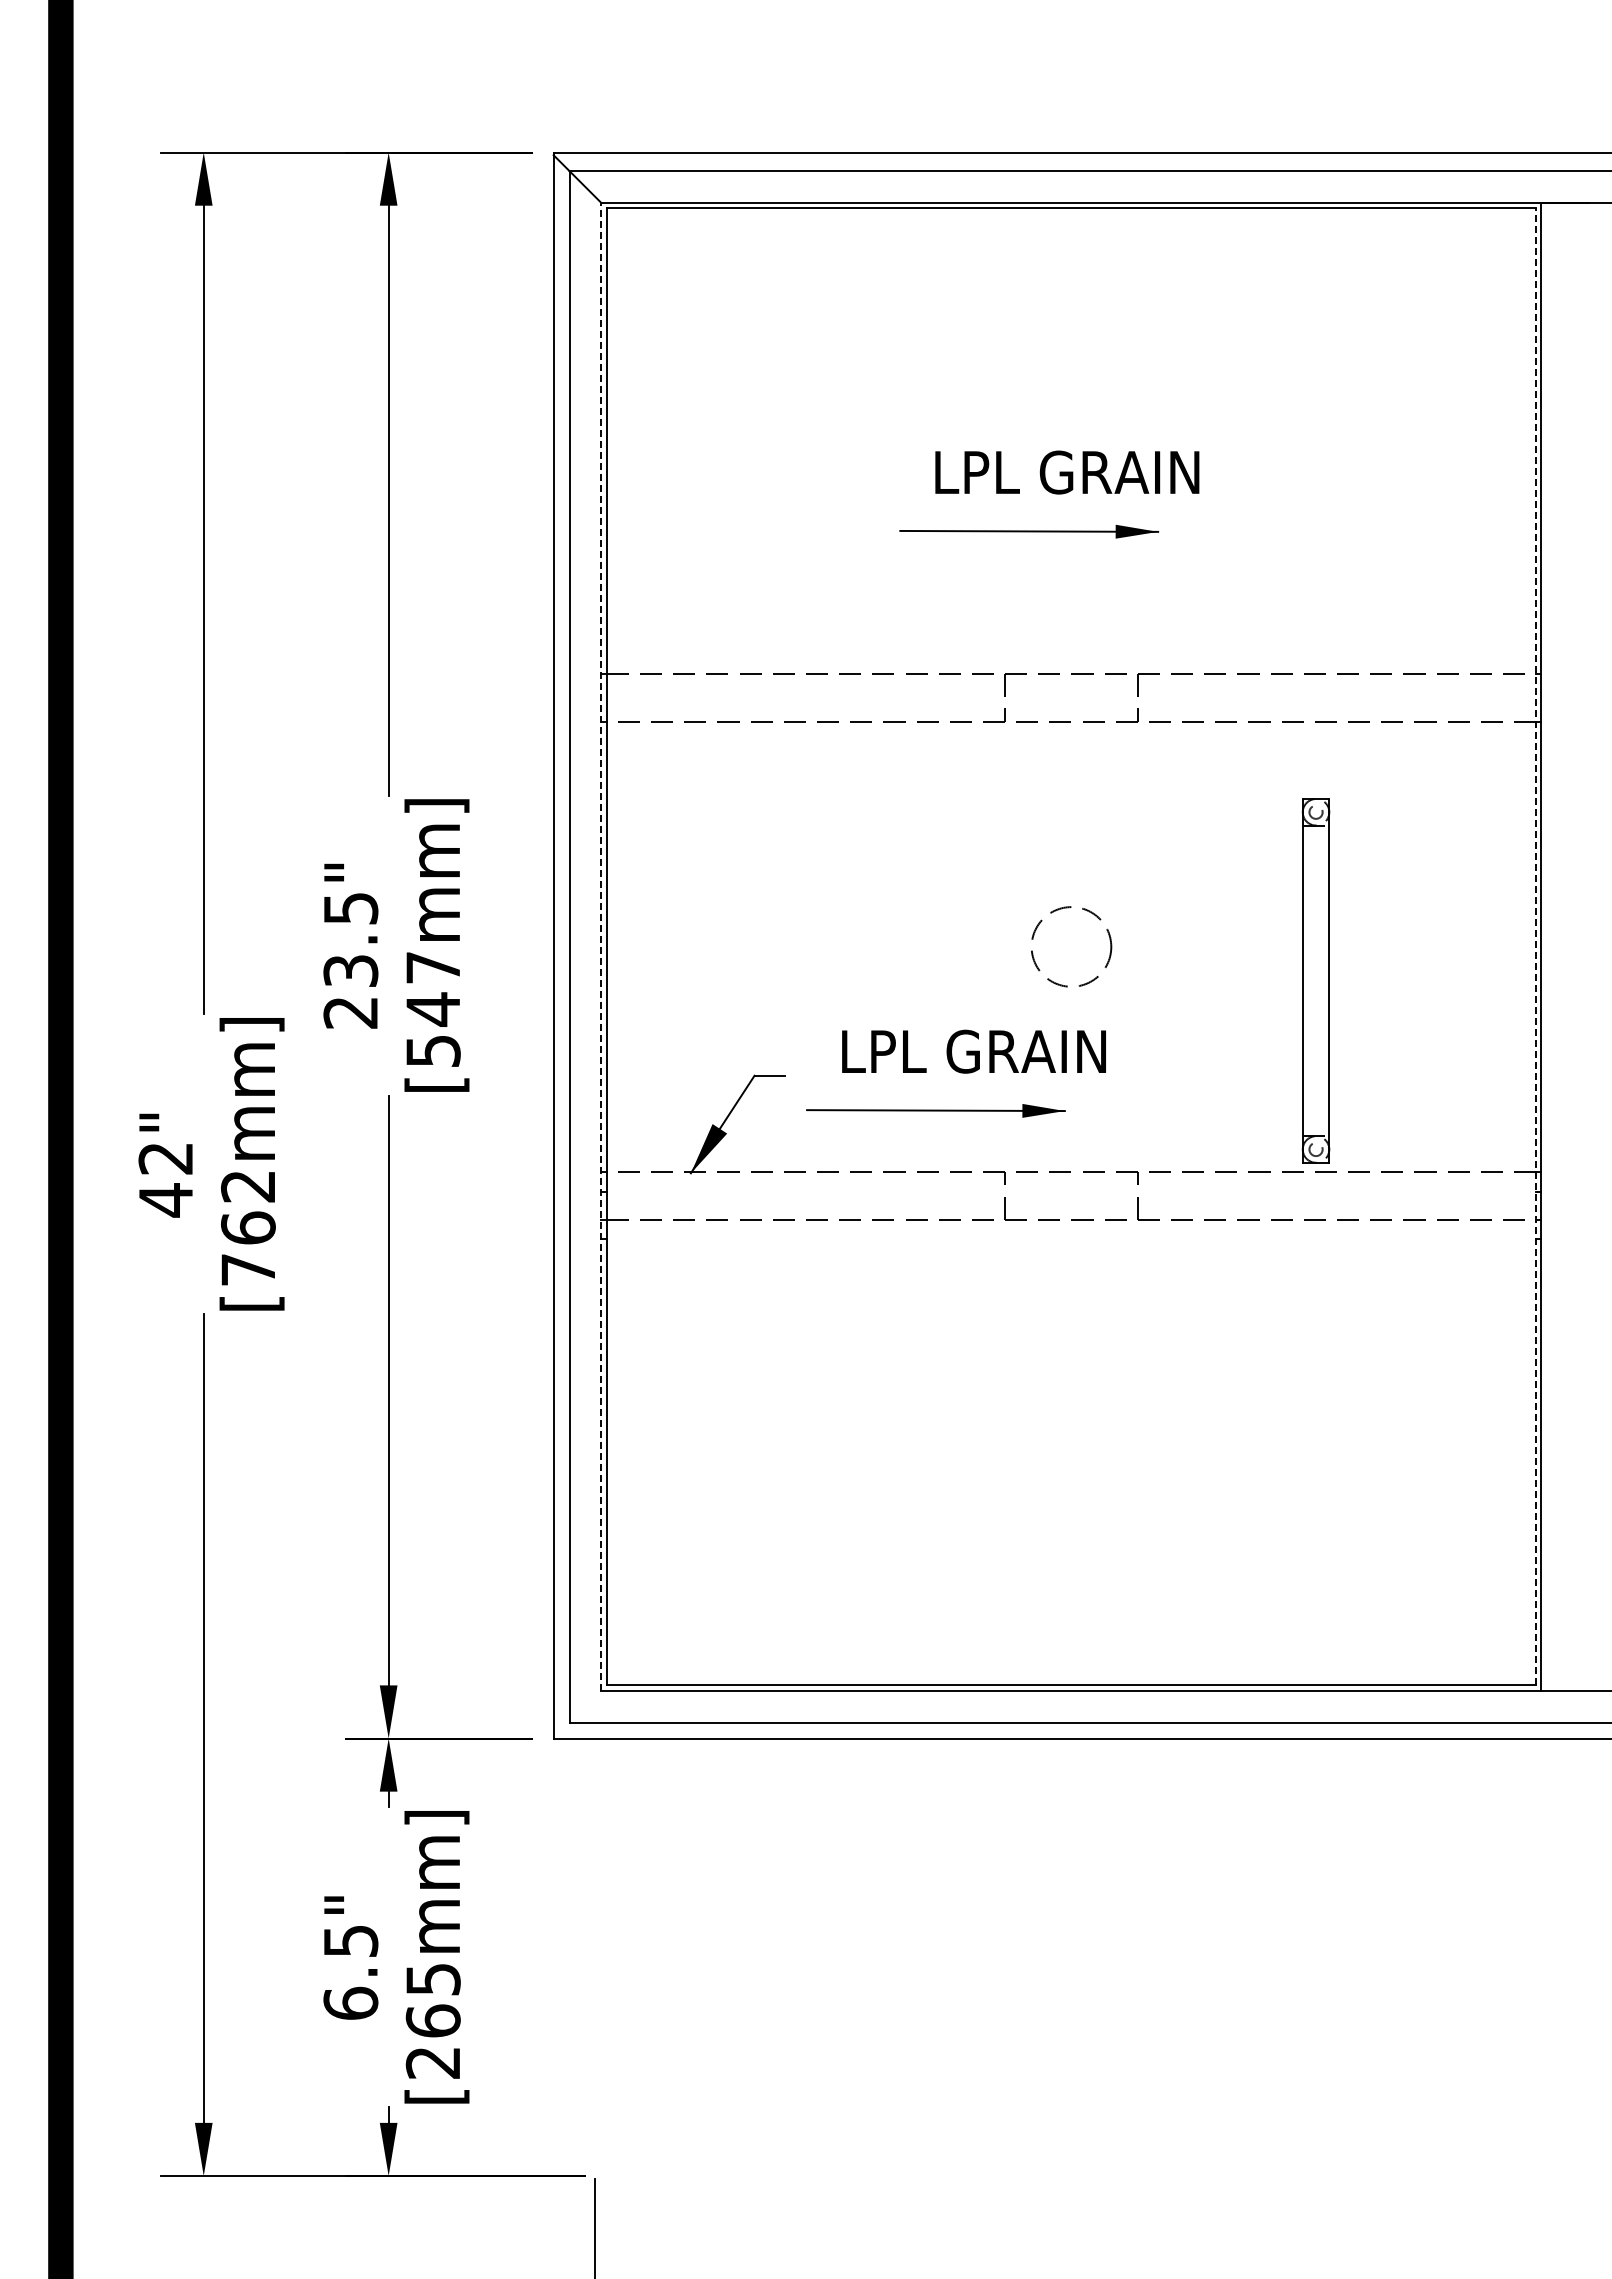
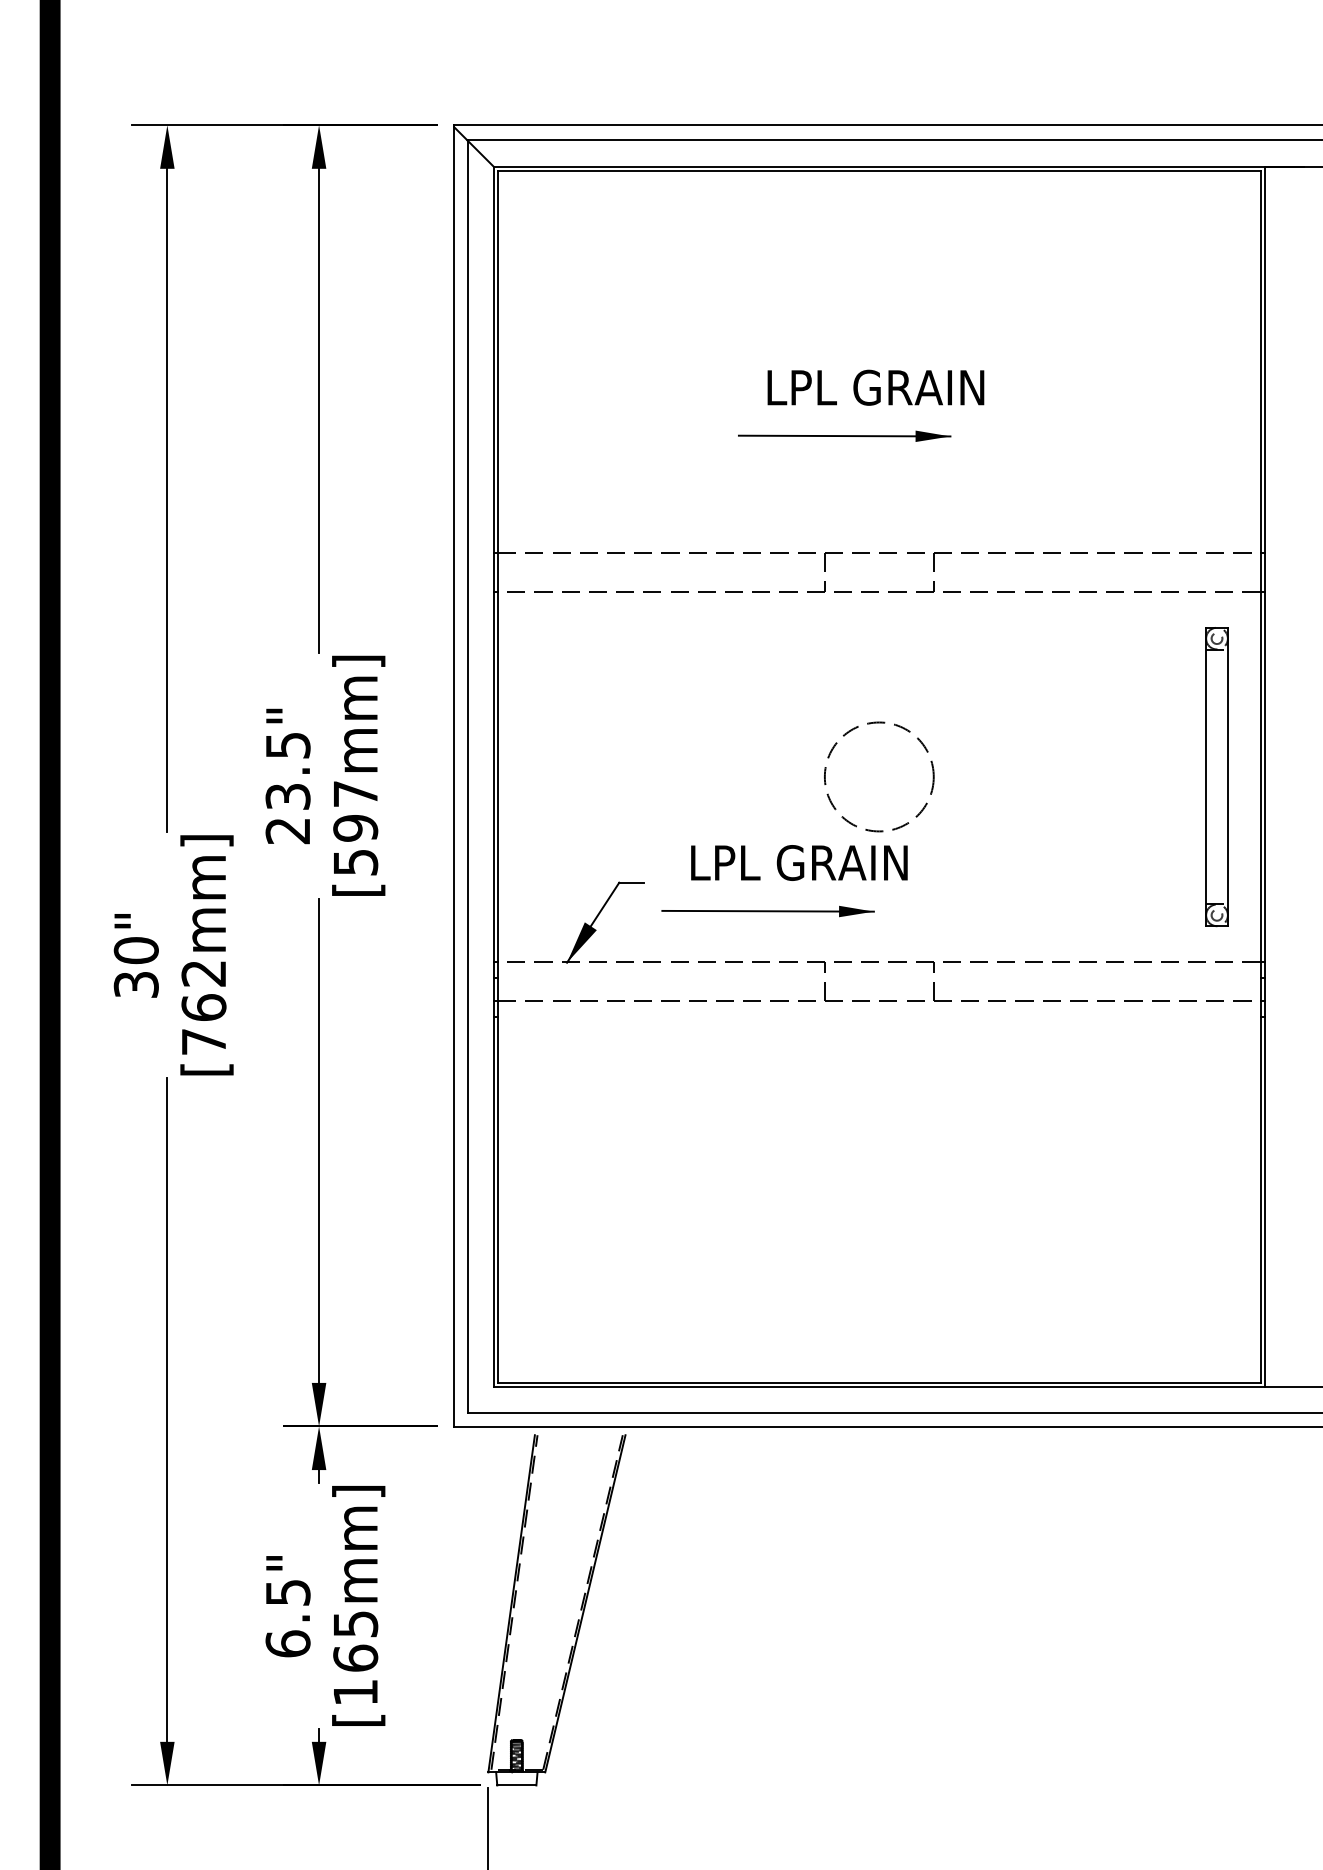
line: (601, 946) -> (493, 776), dashed -> solid
circle: (1071, 946) -> (879, 776), size x1.67
line: (1536, 946) -> (1260, 776), dashed -> solid
part: (1315, 980) -> (1216, 776), moved
text: (432, 1009) -> (355, 828), [547mm] -> [597mm]
text: (165, 1179) -> (135, 967), 42" -> 30"
part: (704, 1973) -> (578, 1619), added
text: (432, 2063) -> (355, 1693), [265mm] -> [165mm]

